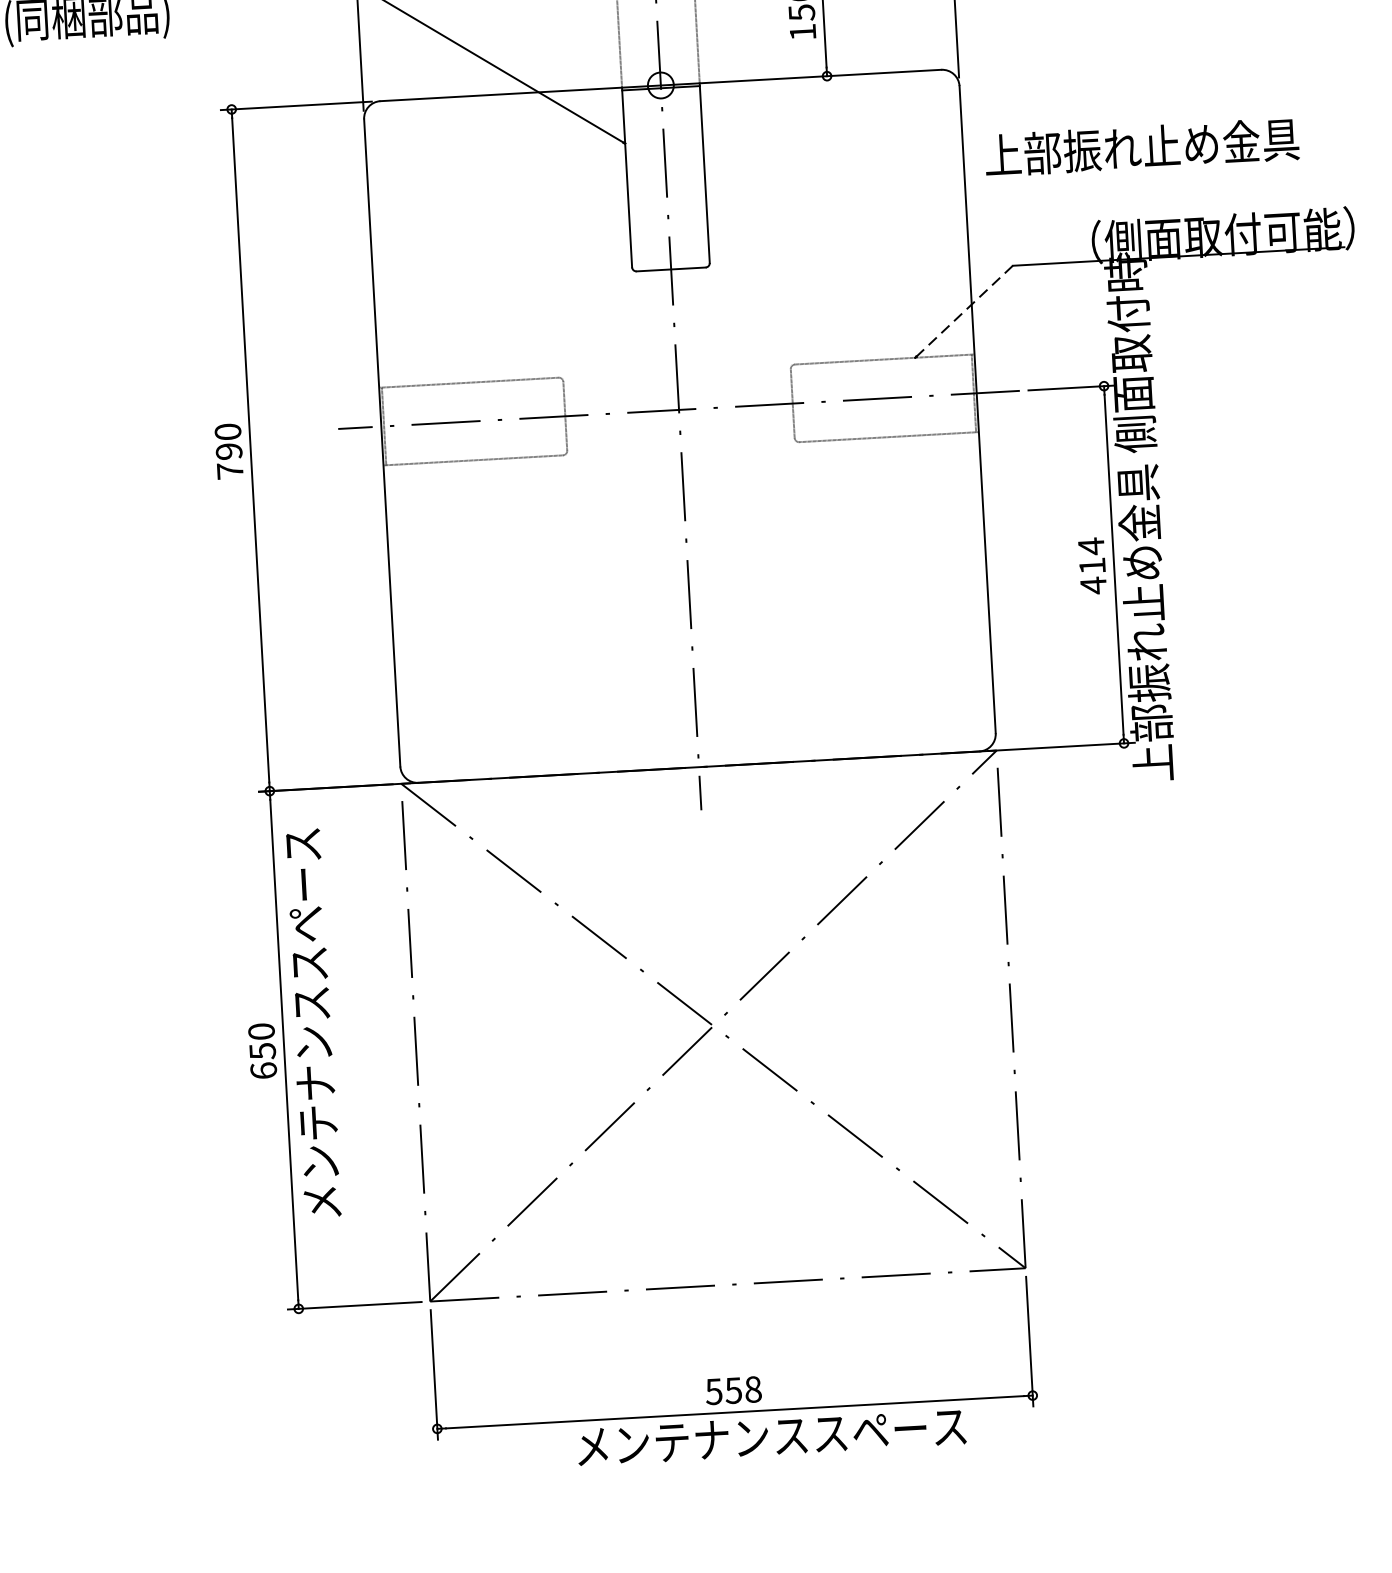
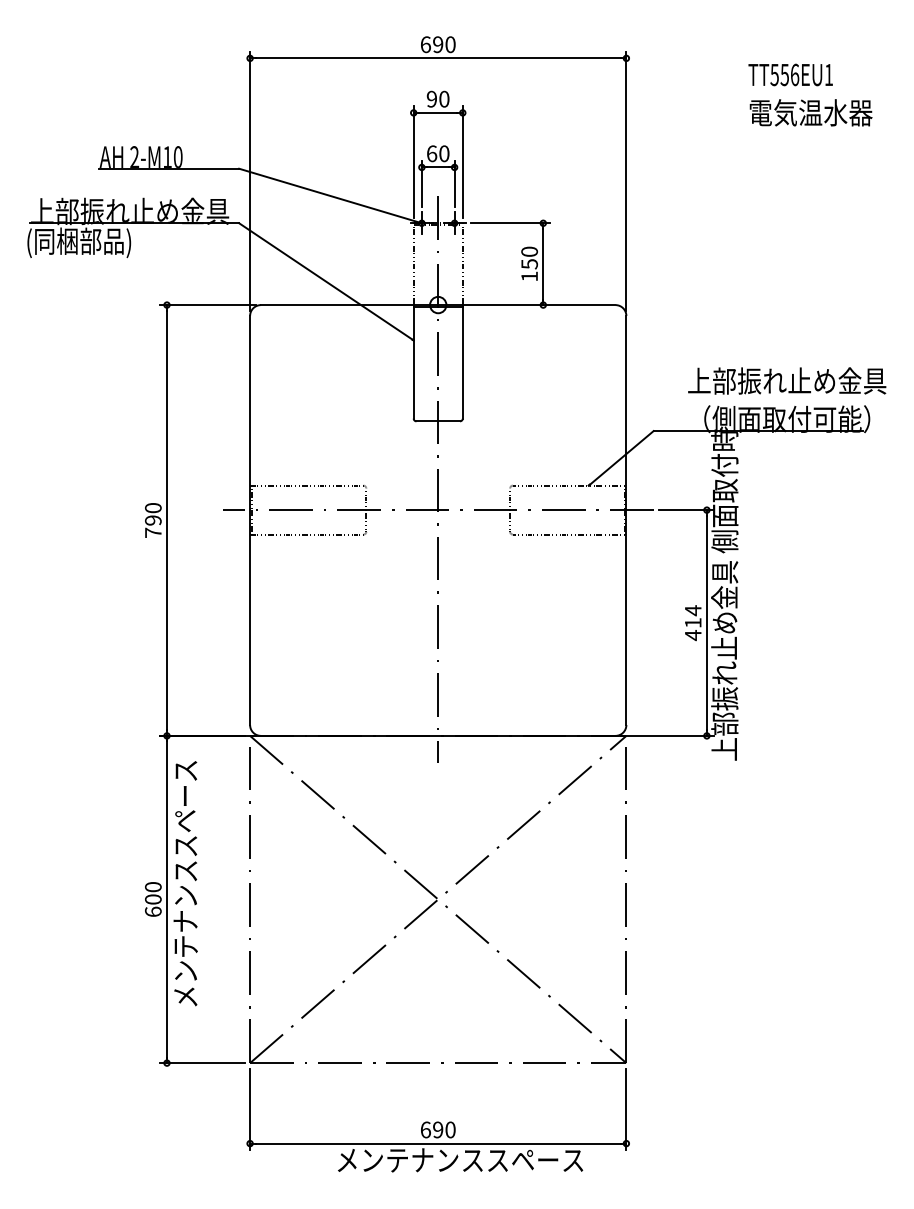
text: (1142, 146) -> (787, 380), moved
line: (962, 312) -> (620, 458), dashed -> solid
text: (262, 1051) -> (153, 899), 650 -> 600
text: (732, 1389) -> (437, 1129), 558 -> 690

